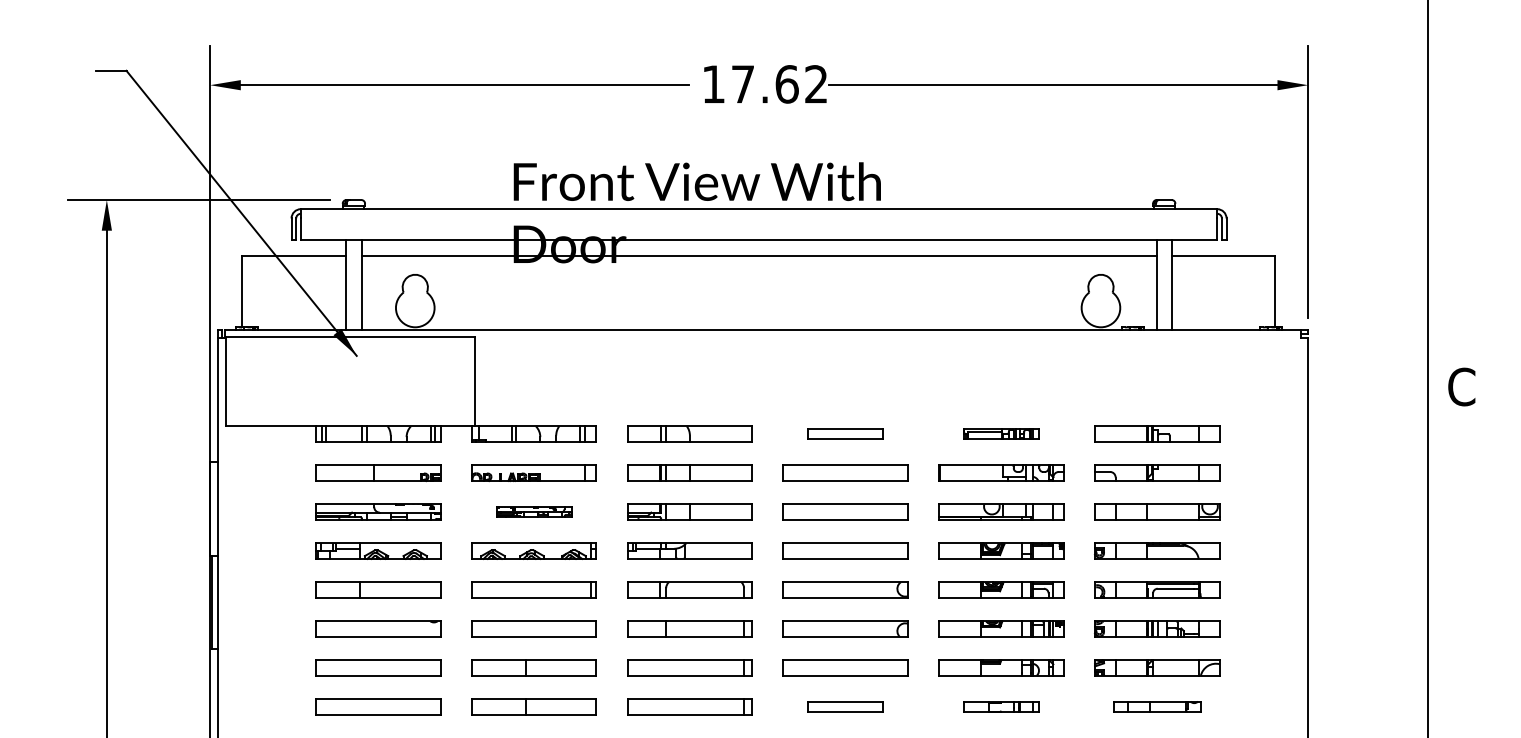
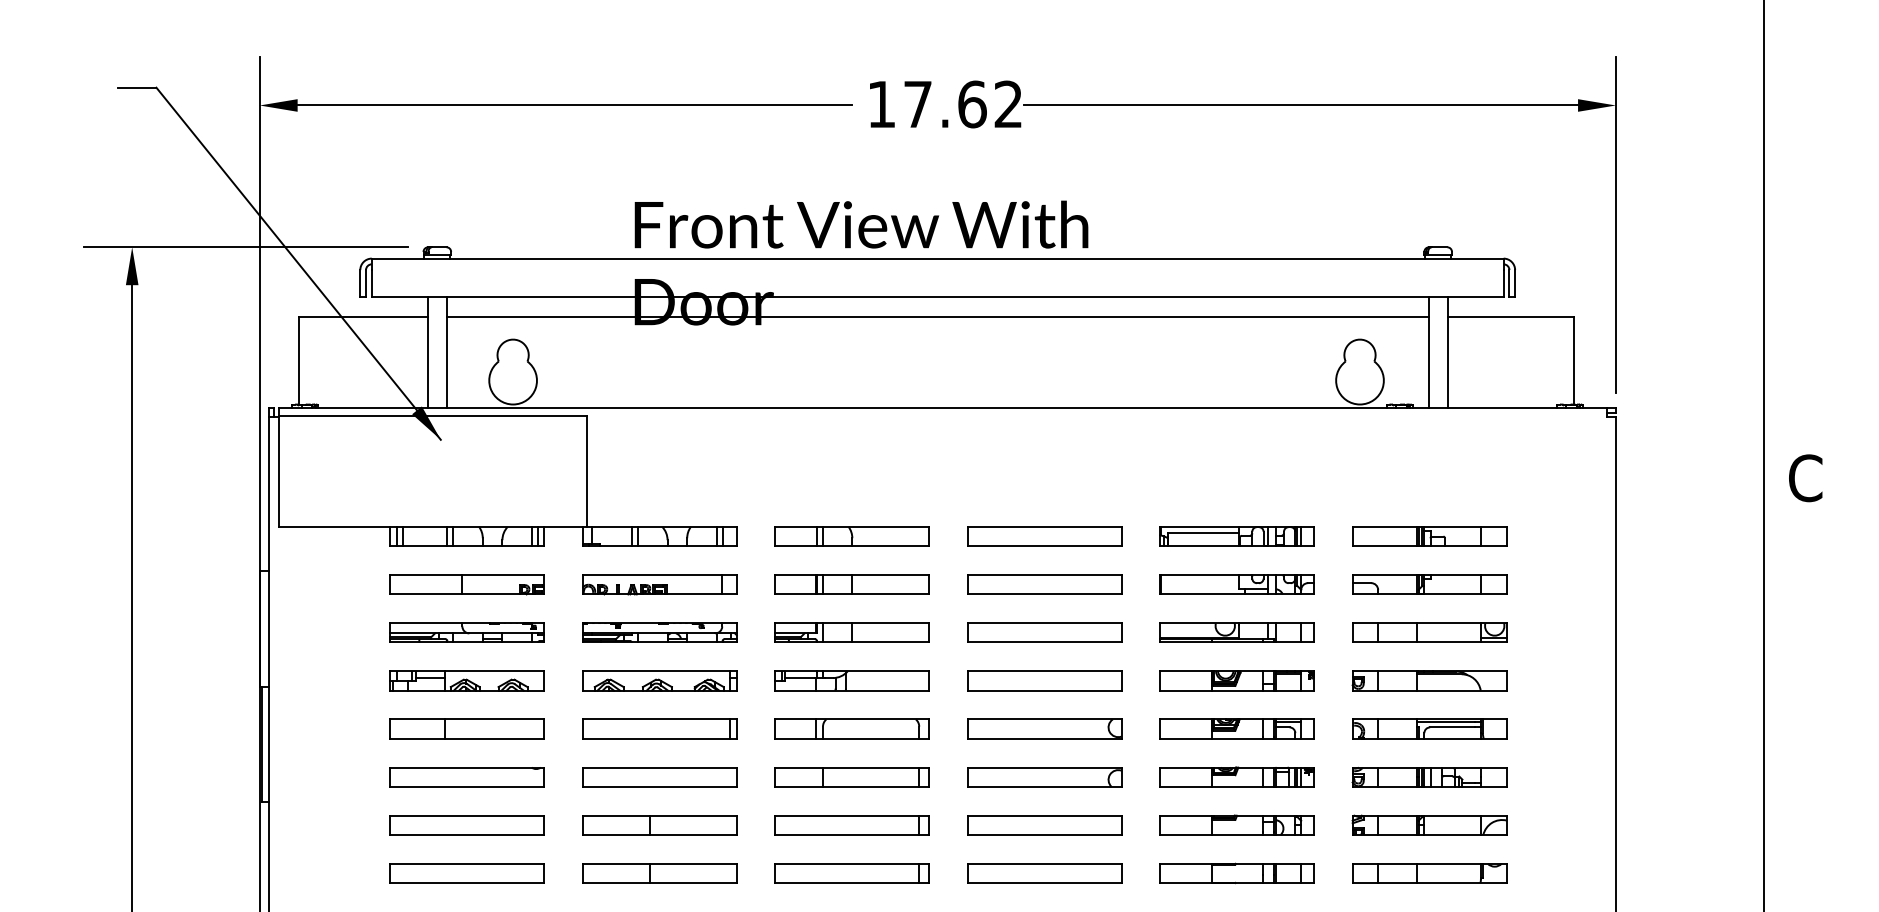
part: (845, 433) -> (1044, 535), size x1.67
part: (1001, 433) -> (1237, 535), size x1.67
part: (534, 511) -> (660, 632), size x1.67
part: (845, 706) -> (1044, 872), size x1.67
part: (1001, 706) -> (1237, 872), size x1.67
part: (1157, 706) -> (1429, 872), size x1.43

